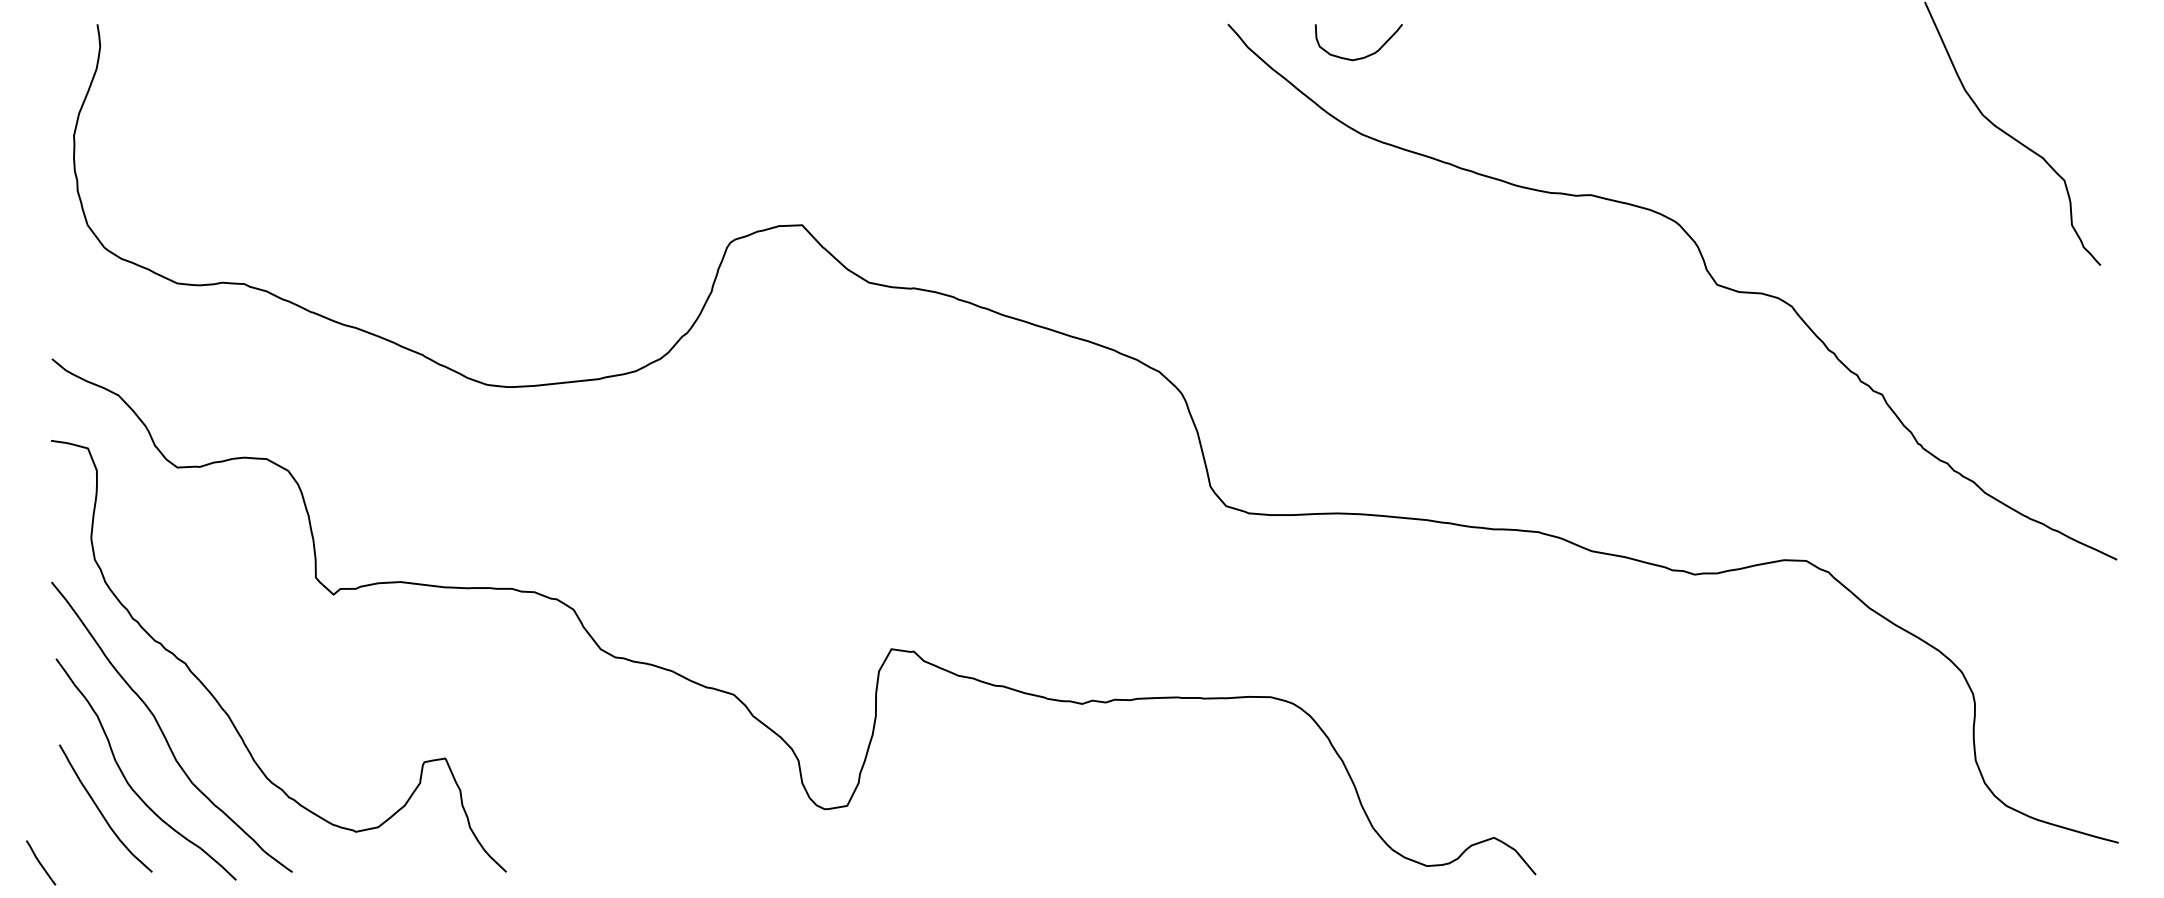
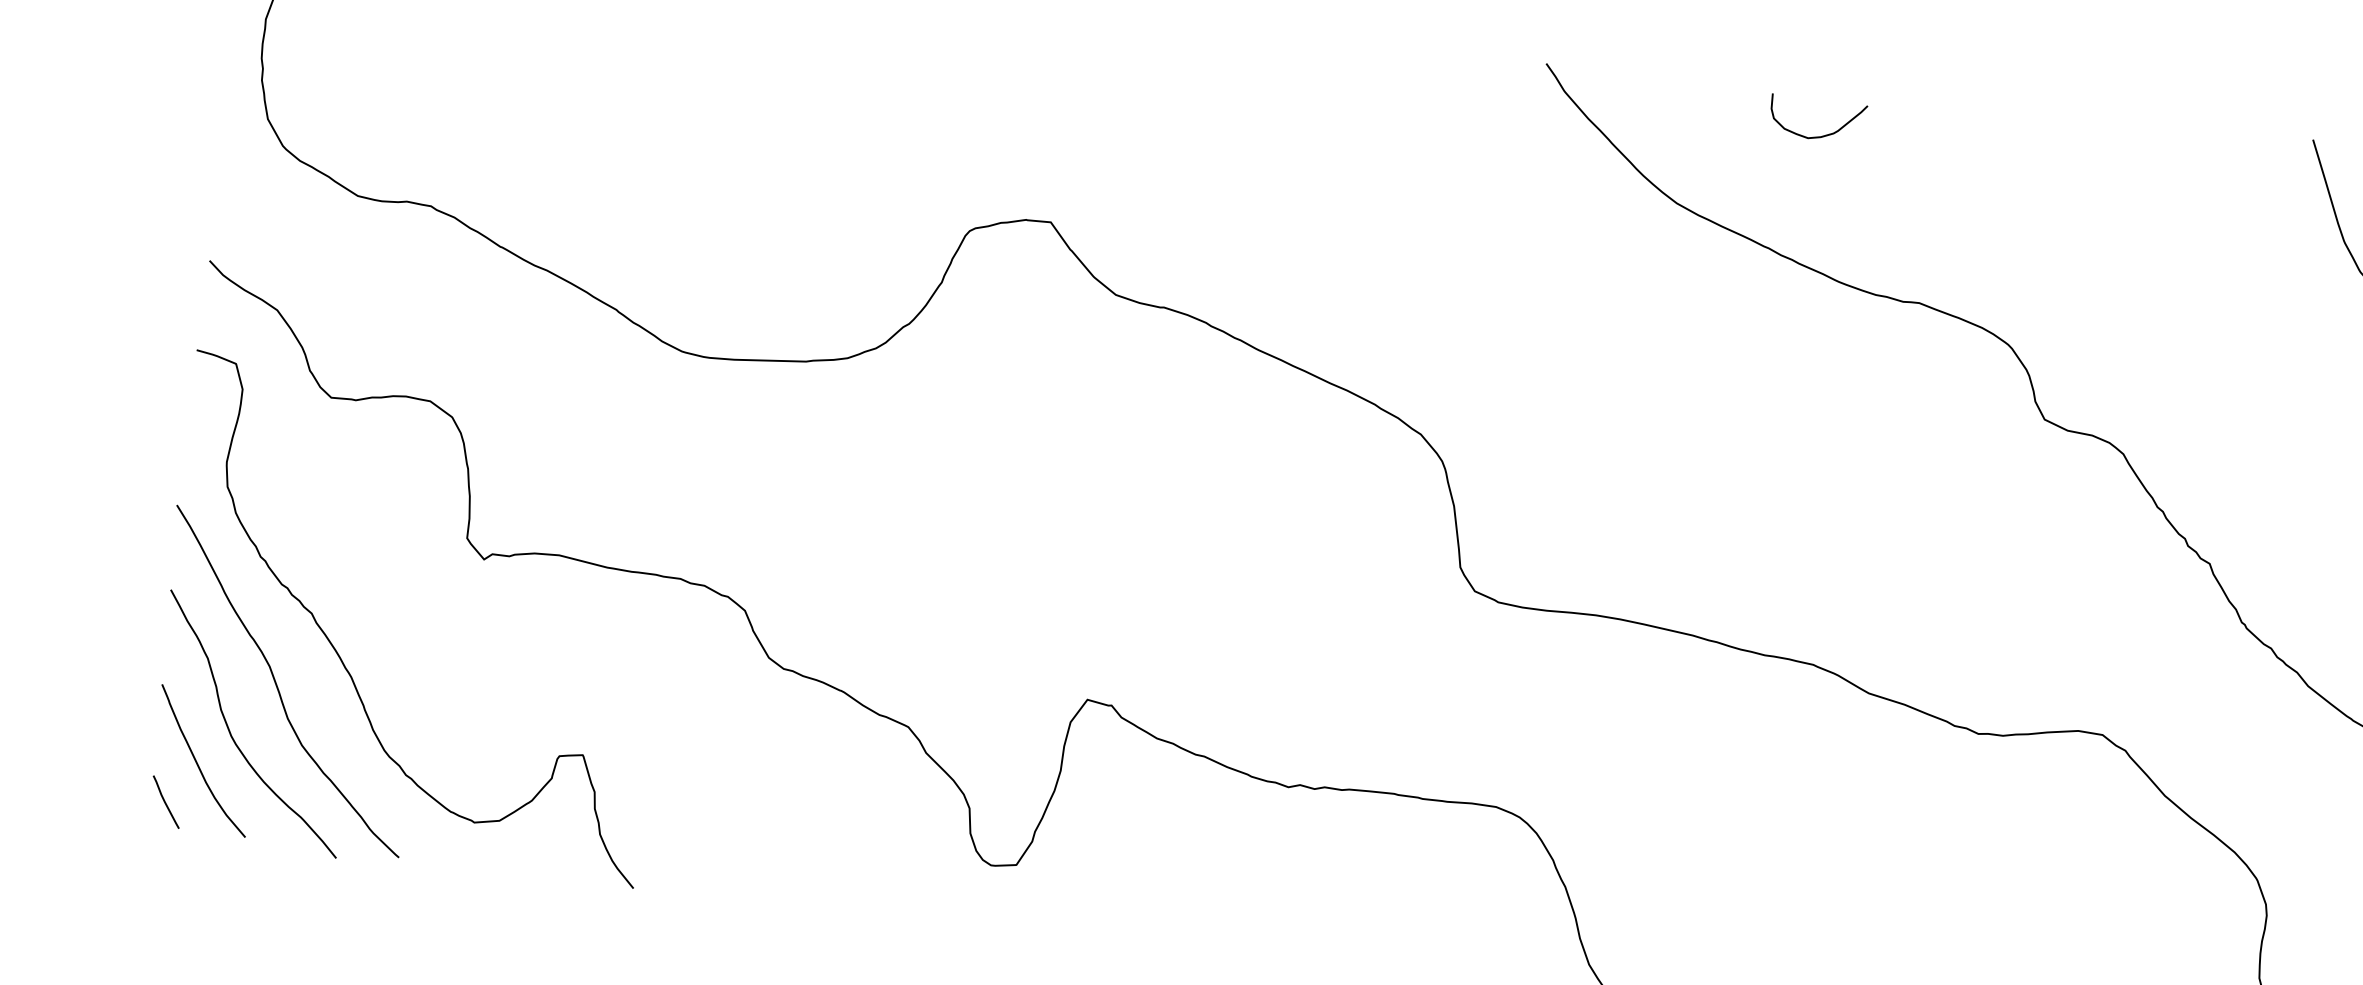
curve: (1359, 57) -> (1815, 136), moved
curve: (40, 862) -> (165, 801), moved

